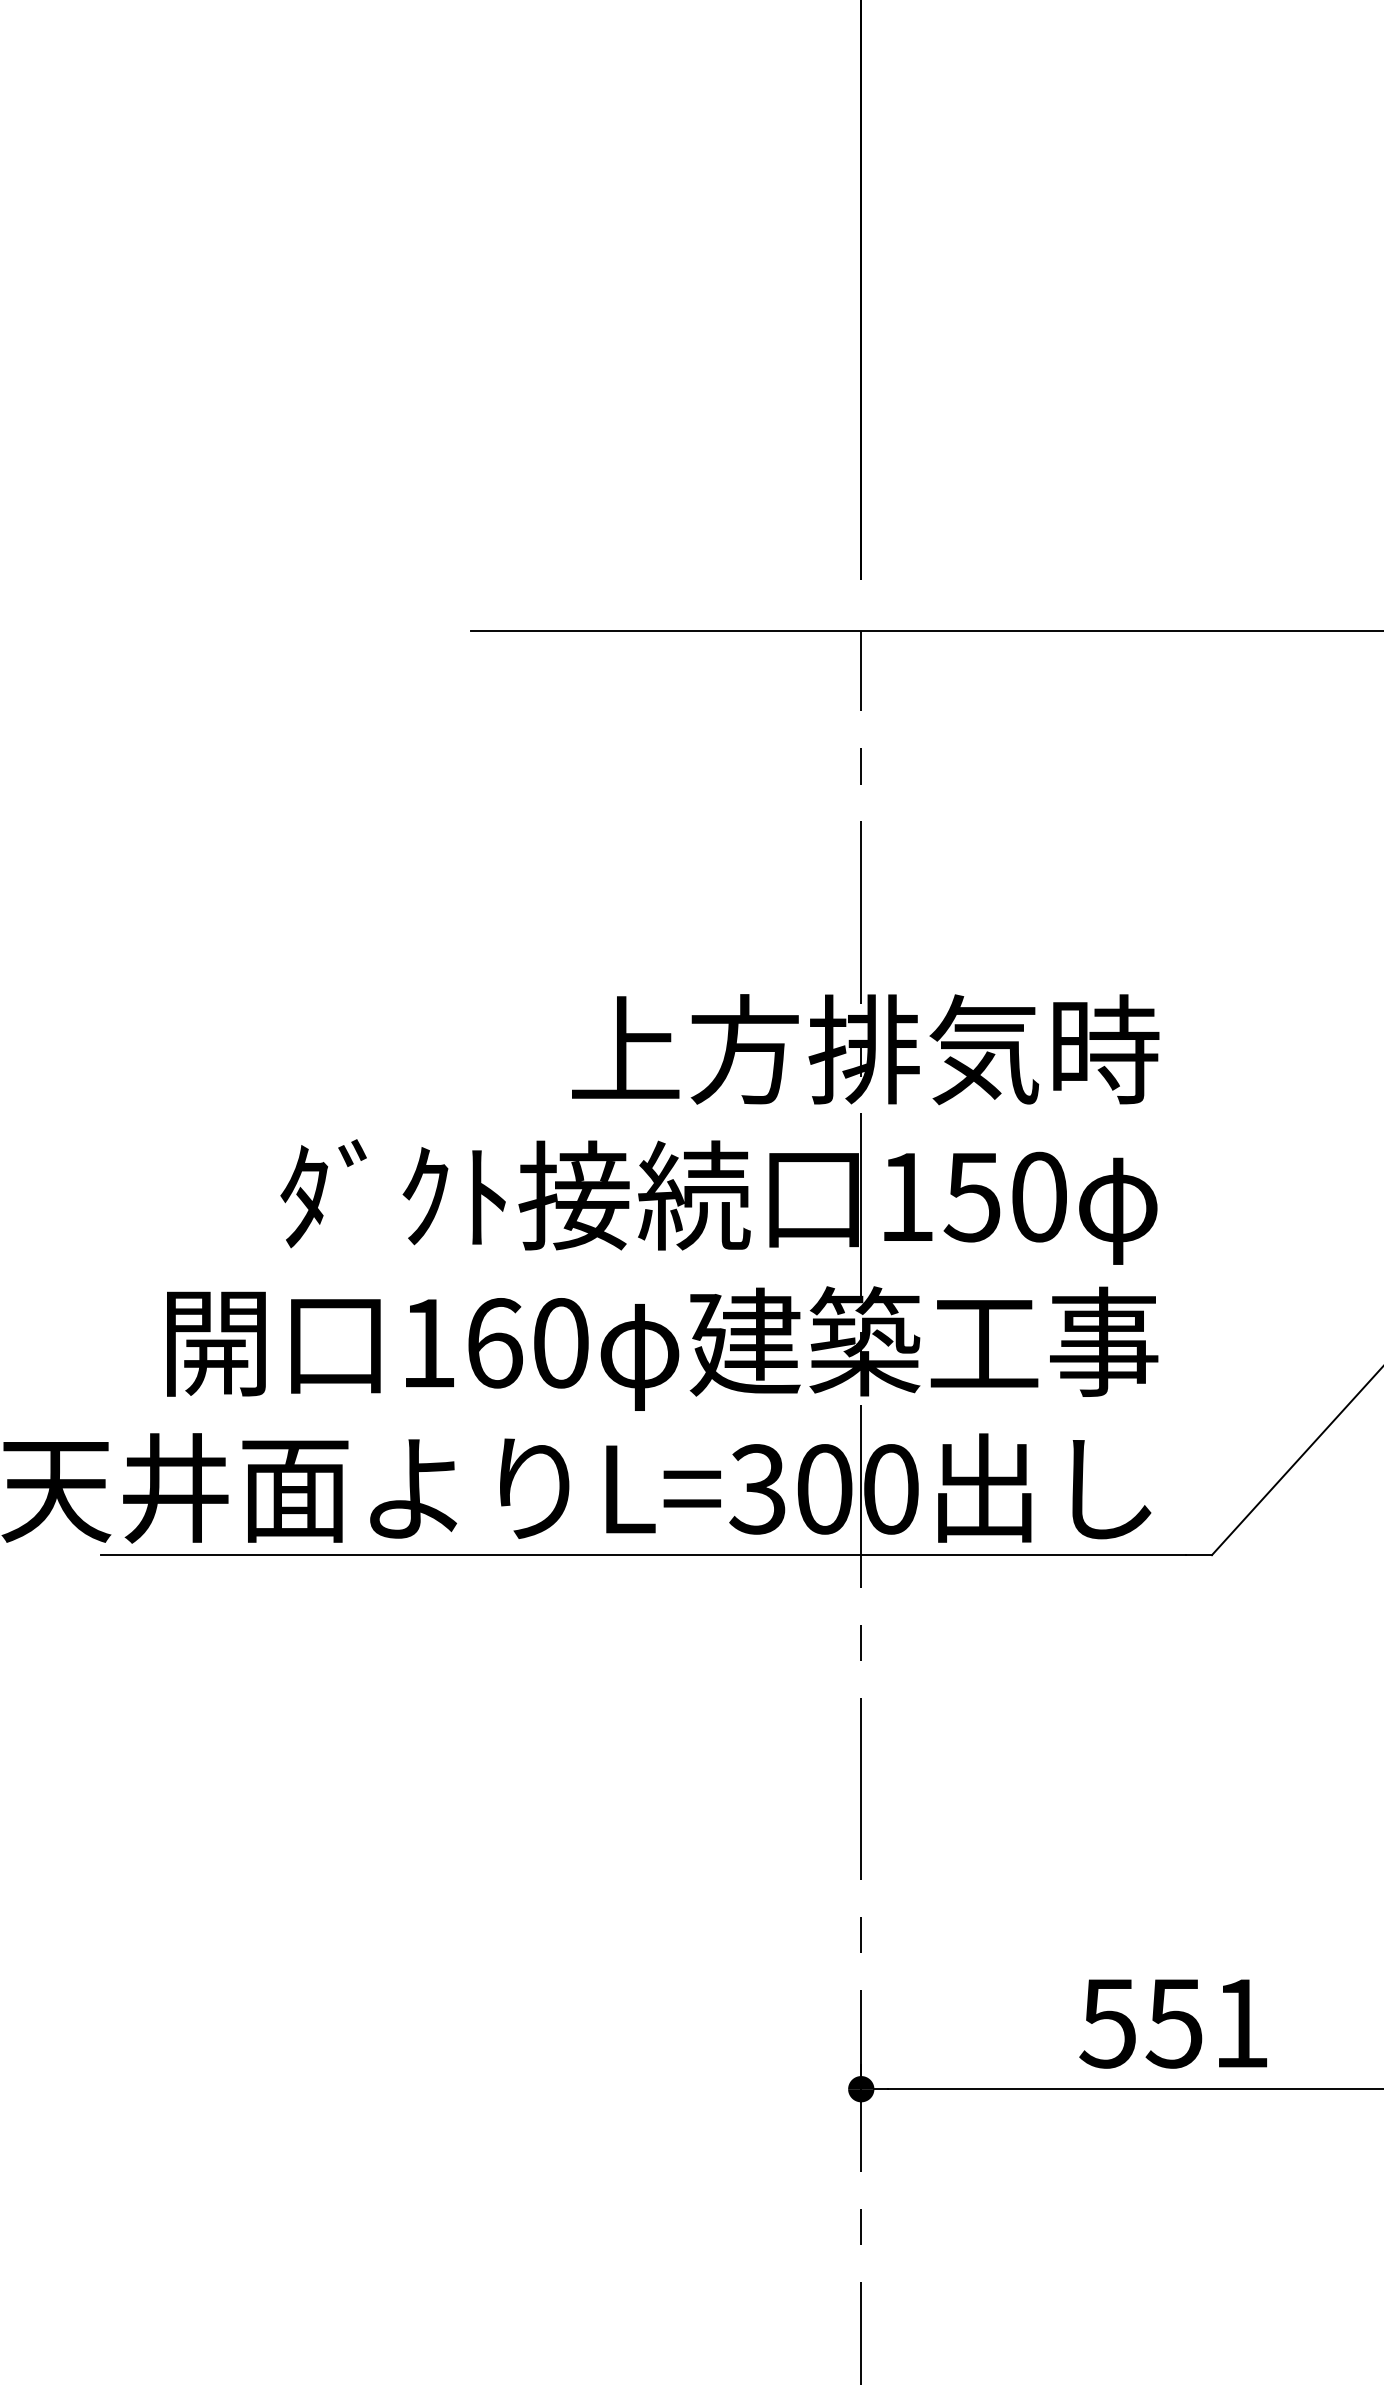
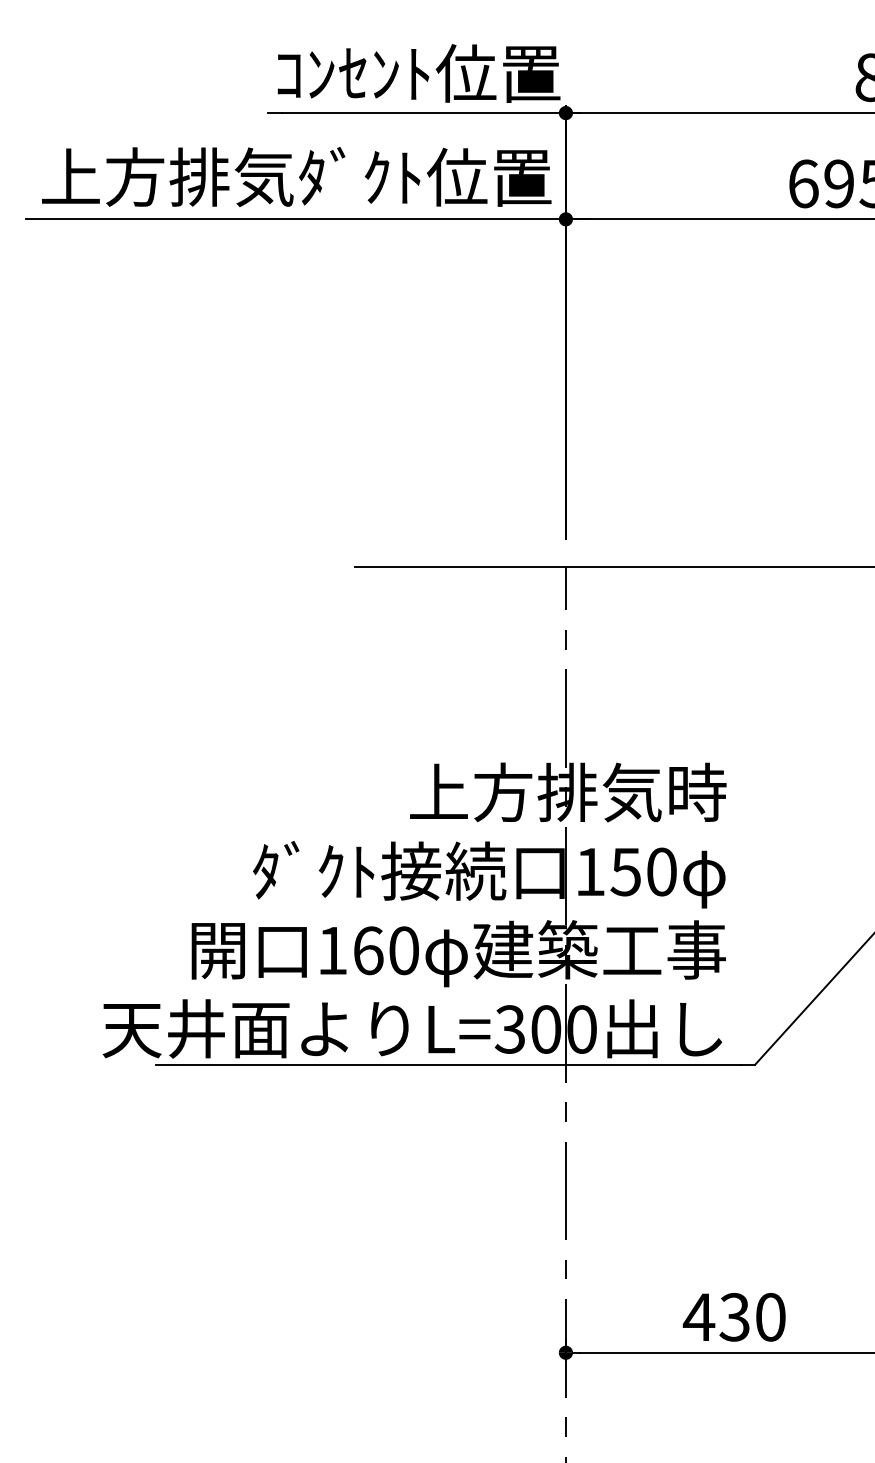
text: (1172, 2021) -> (733, 1316), 551 -> 430

